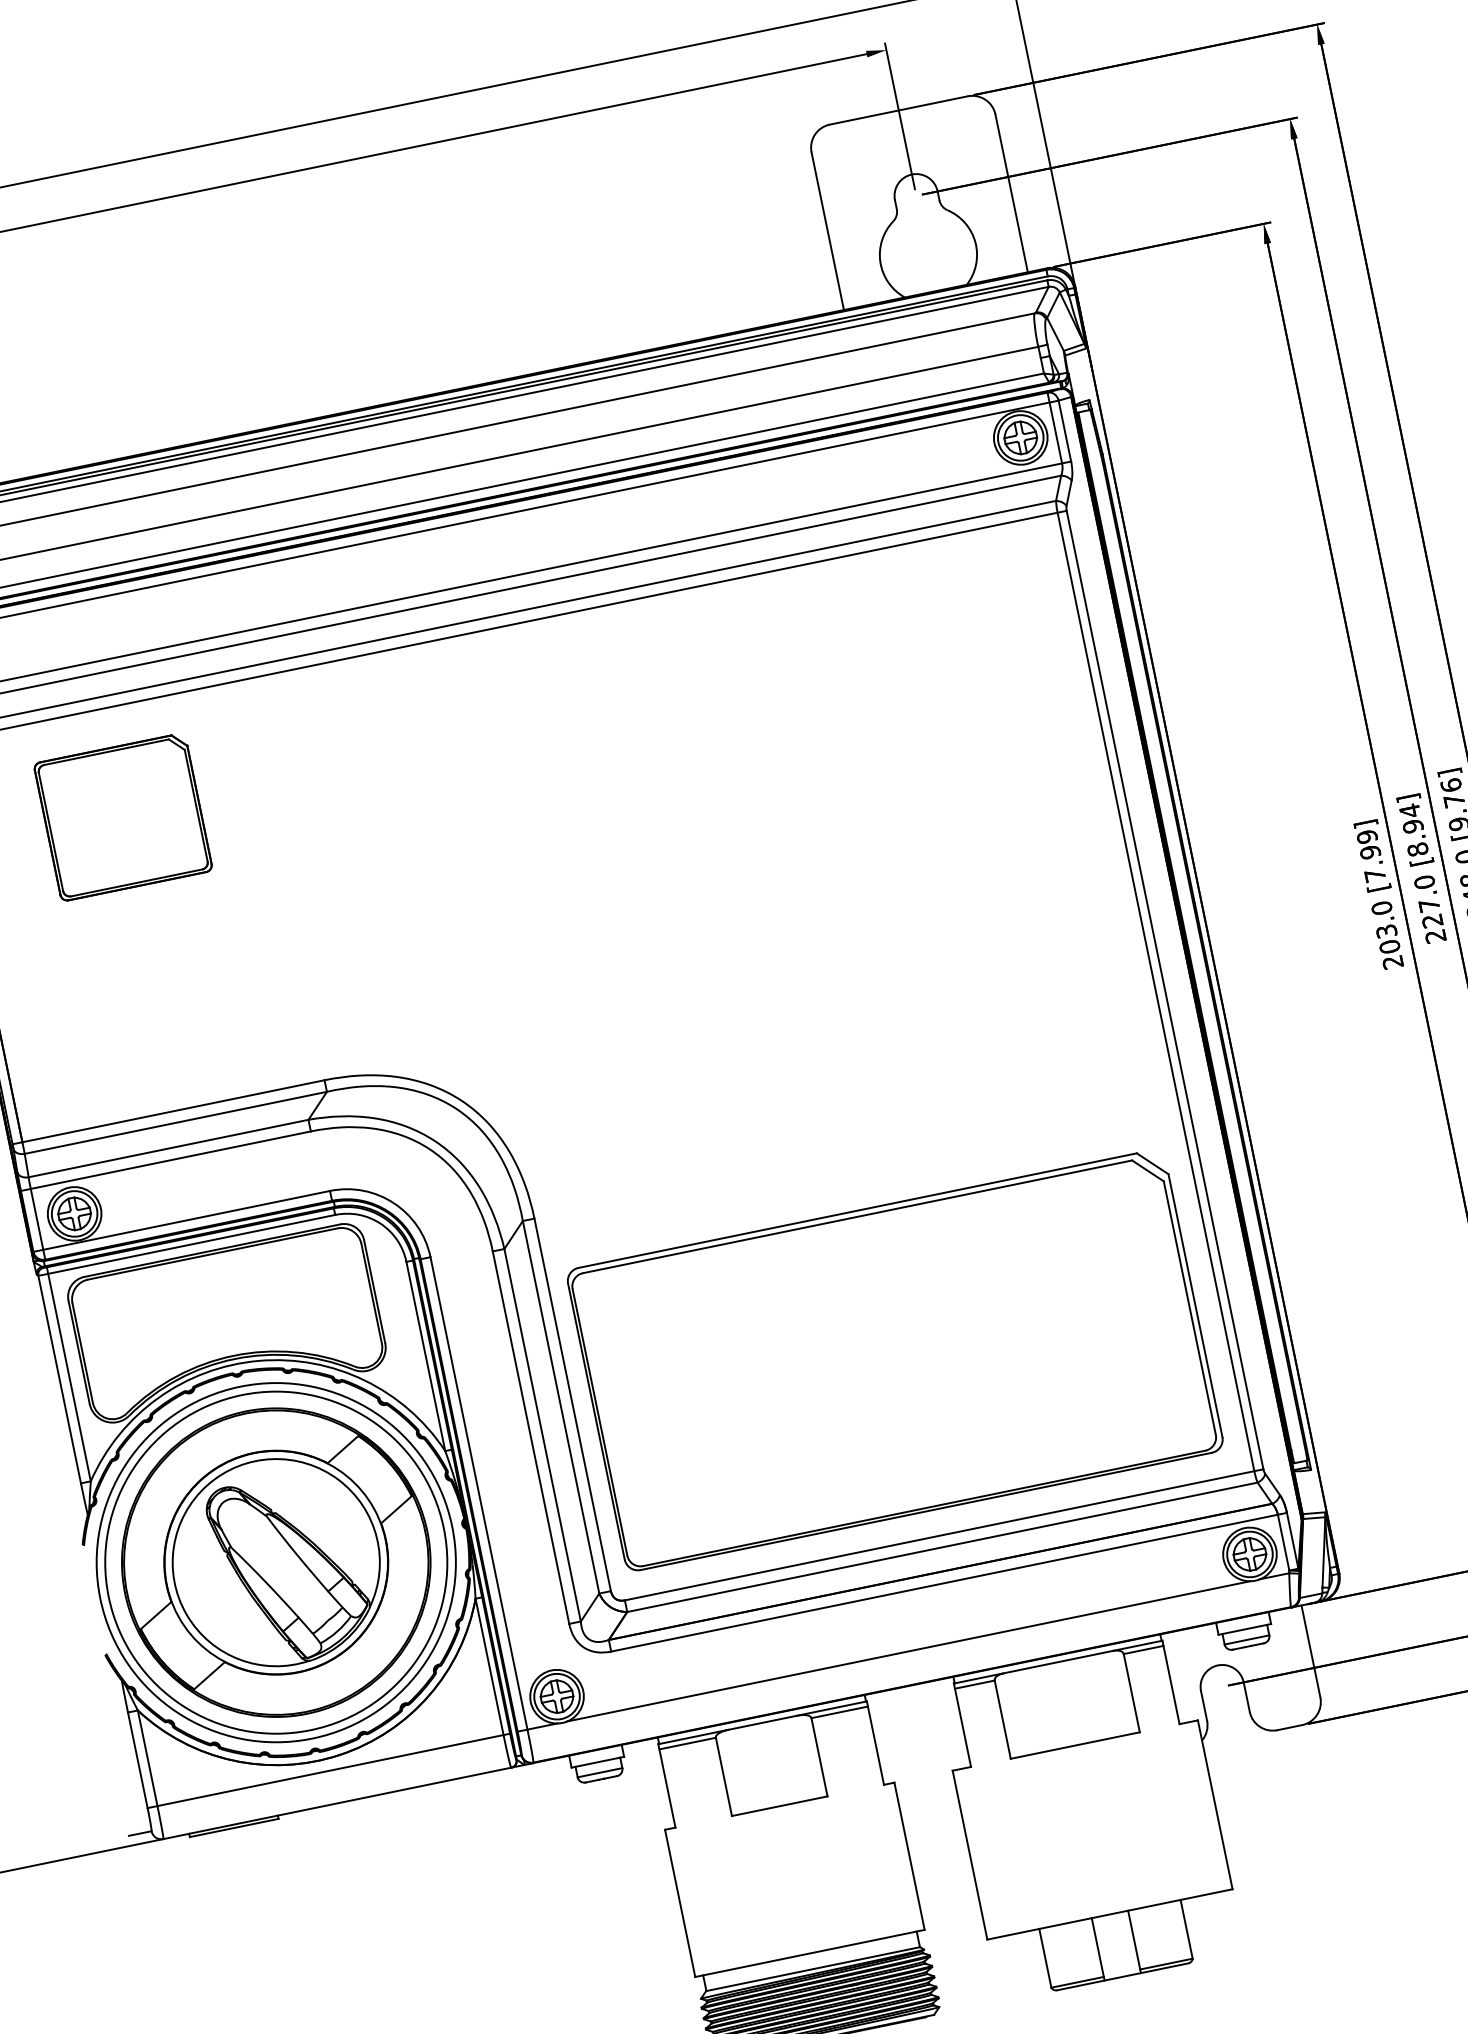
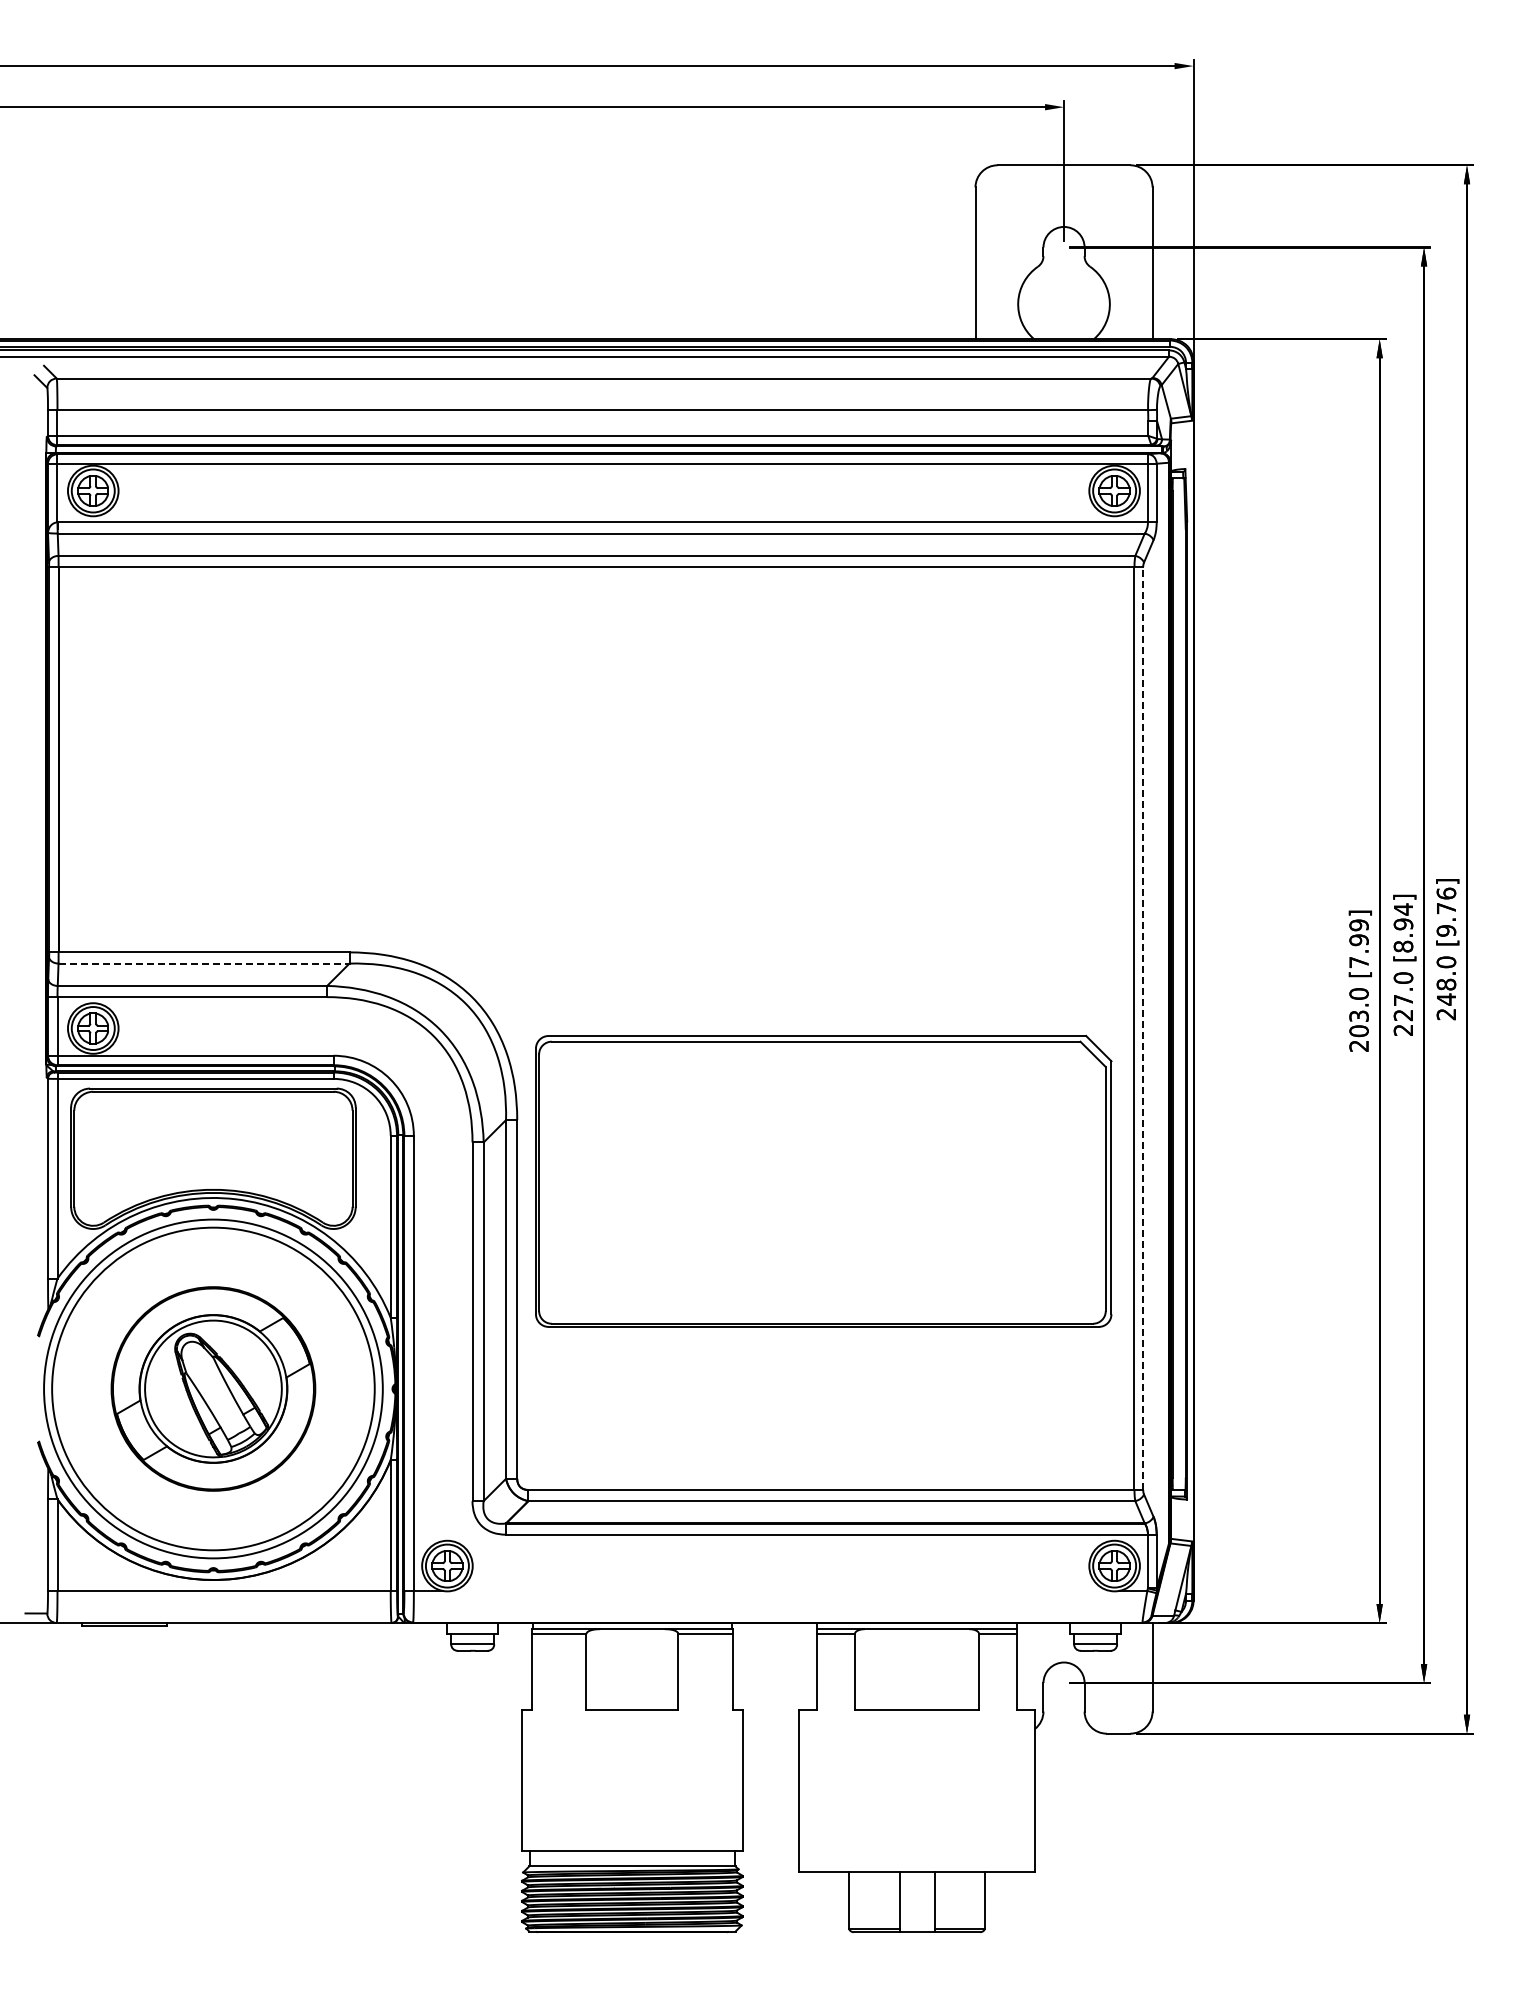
part: (123, 816) -> (213, 670), removed
line: (1165, 990) -> (1143, 1028), solid -> dashed
line: (176, 1122) -> (204, 963), solid -> dashed
part: (895, 1360) -> (823, 1181), moved
part: (276, 1562) -> (213, 1388), size x0.7
line: (908, 1651) -> (780, 1590), removed

